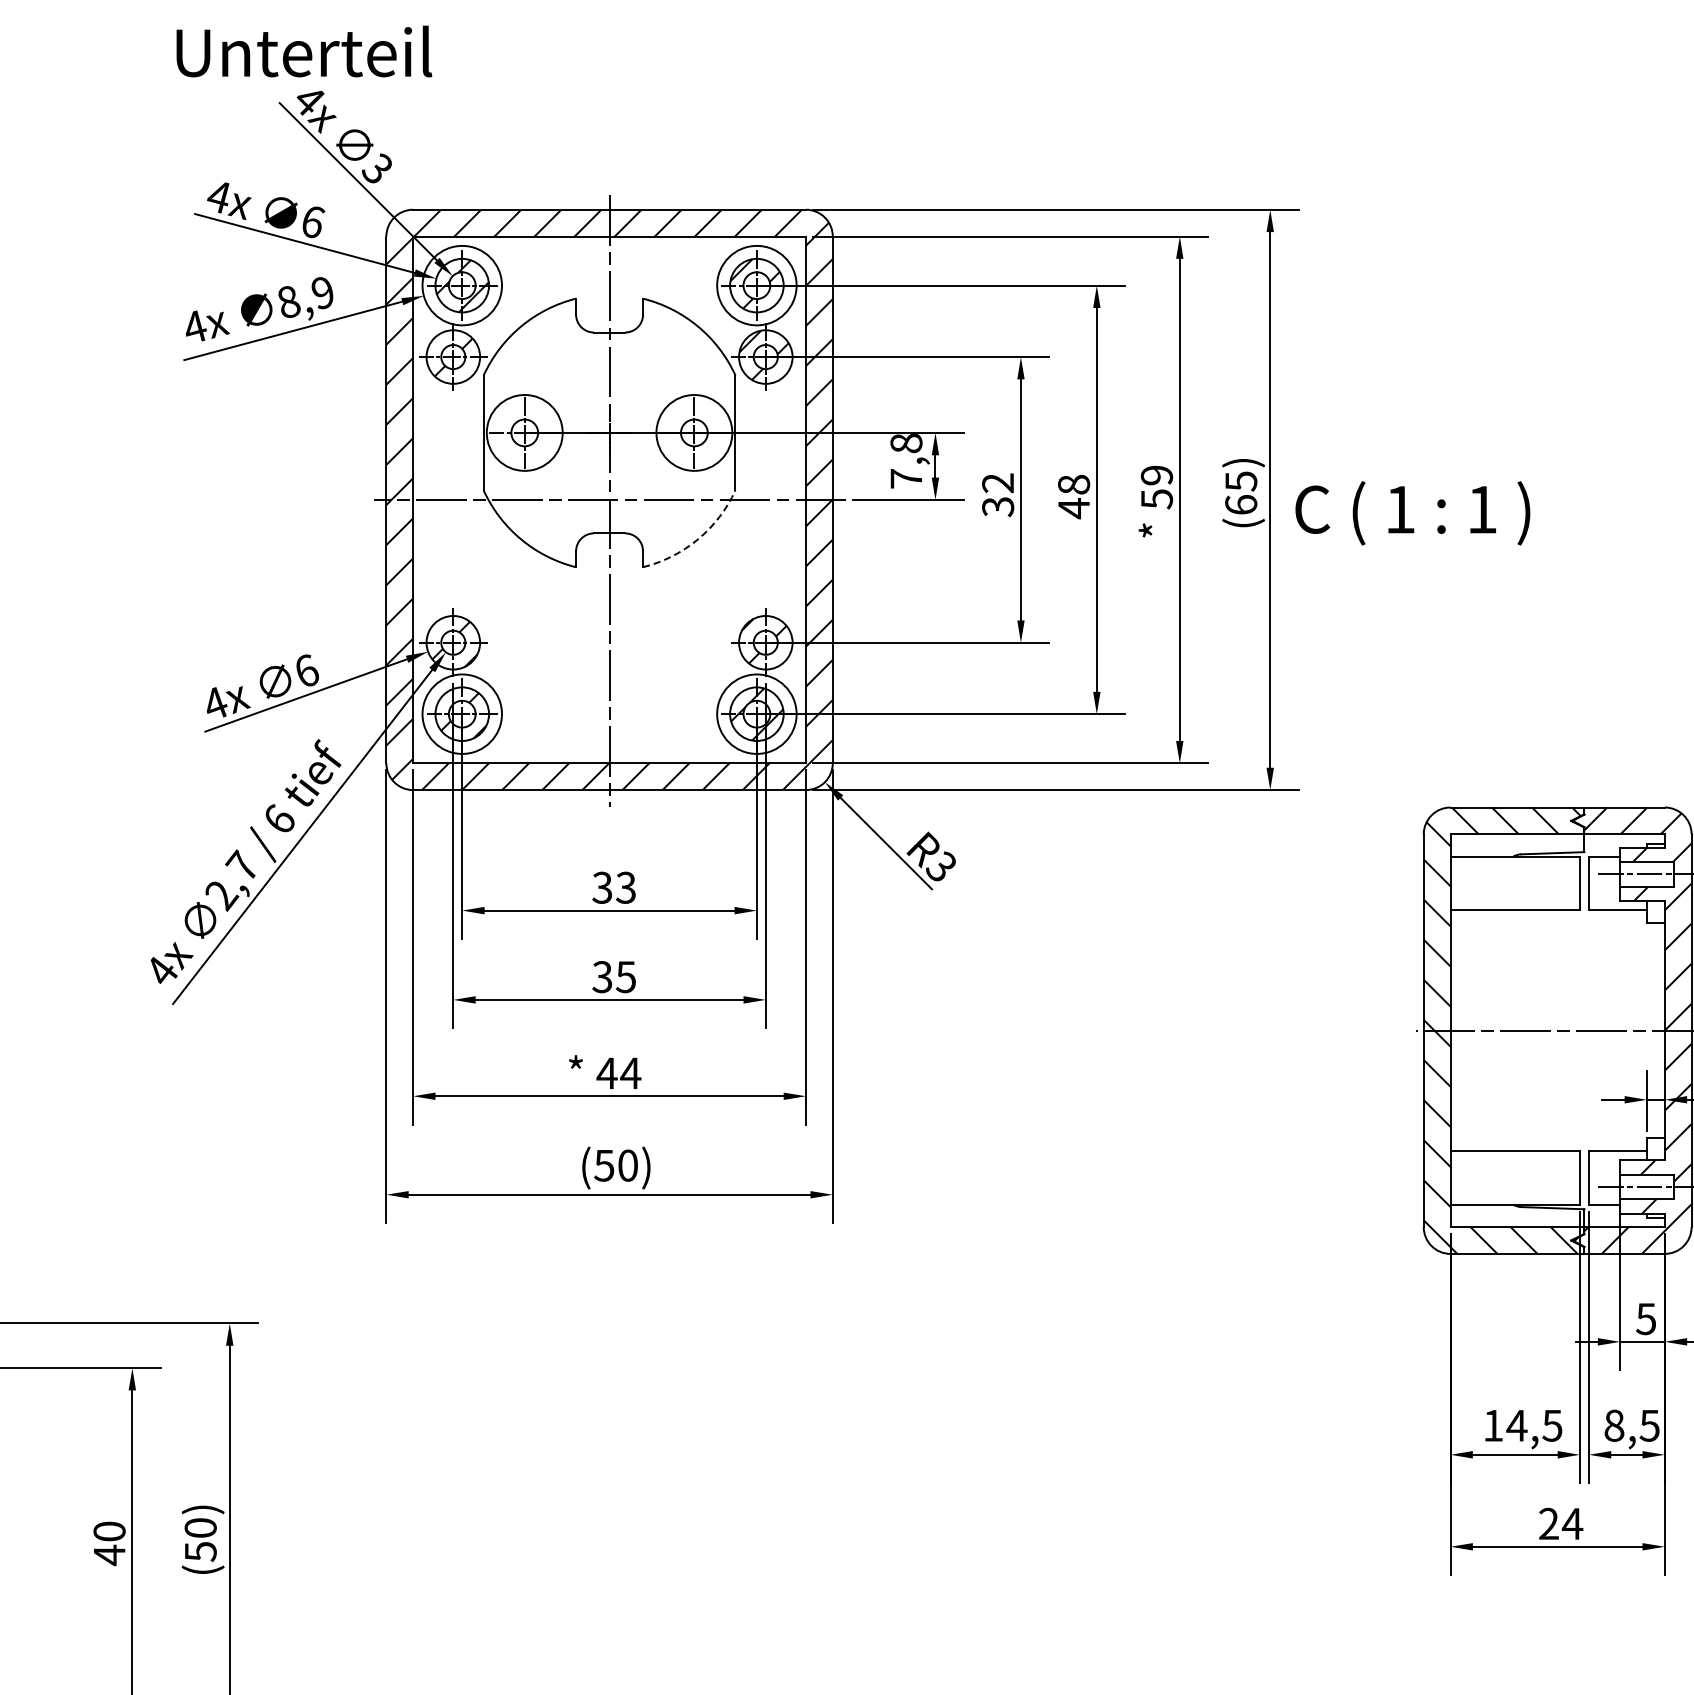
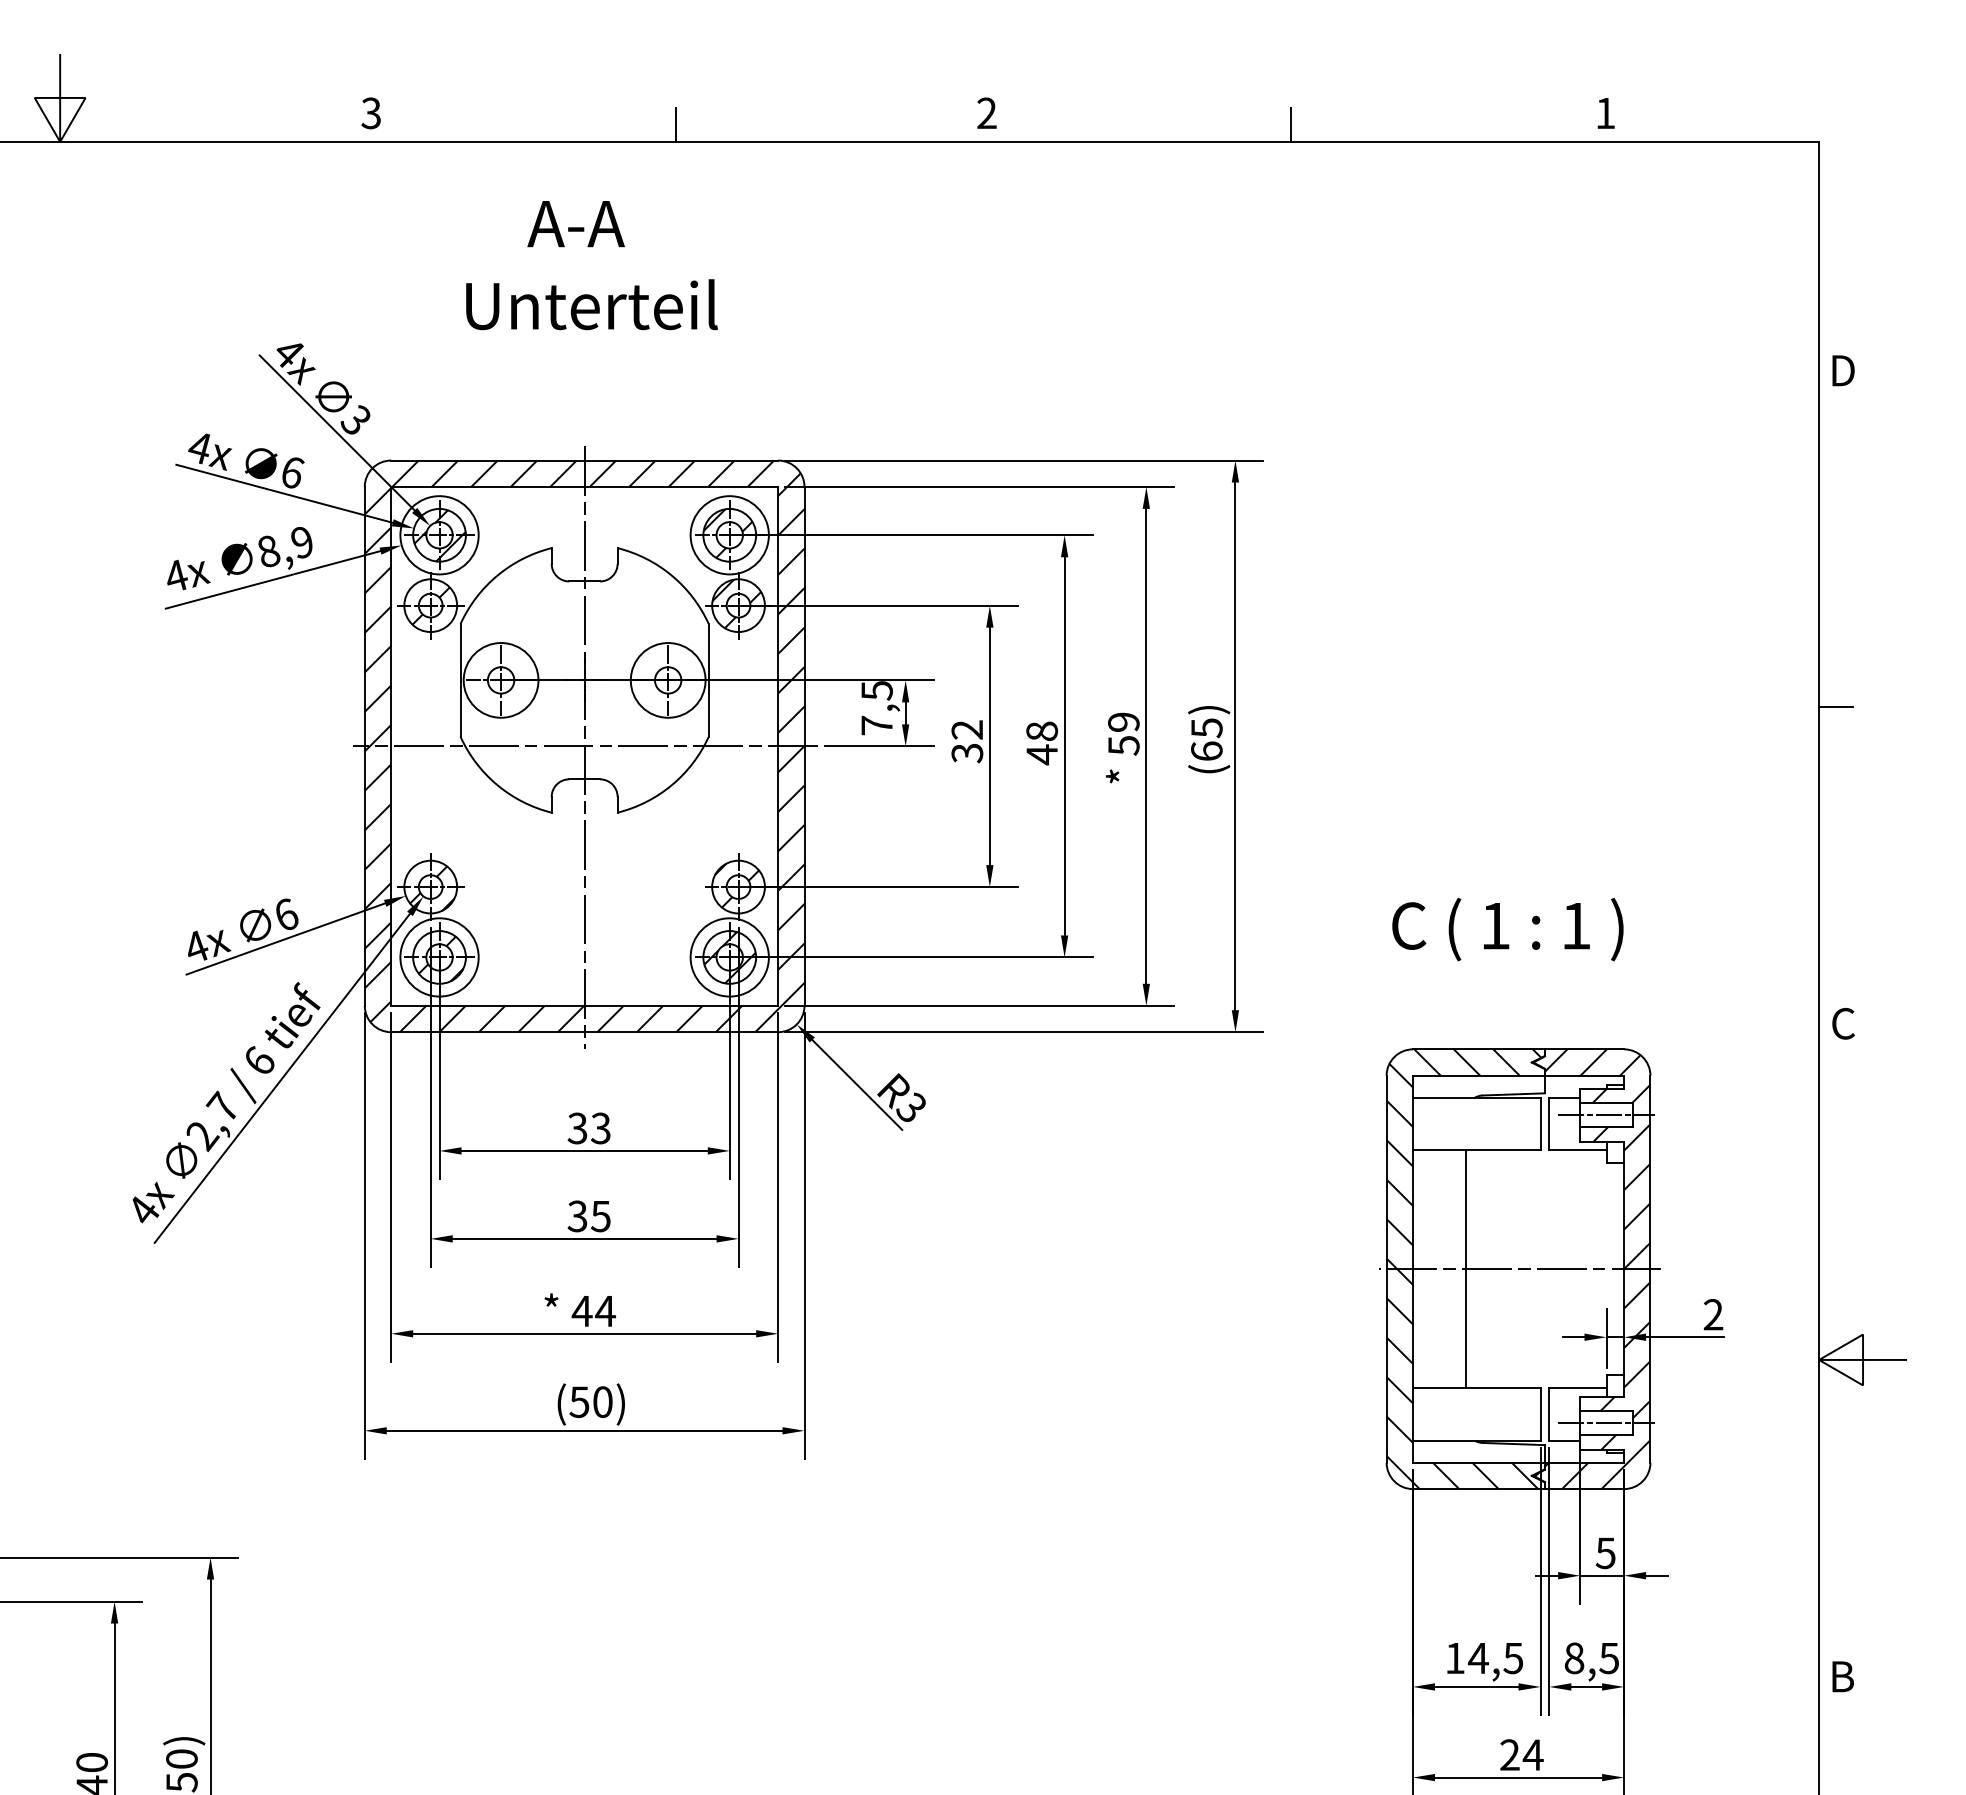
text: (303, 51) -> (591, 304), moved
text: (905, 443) -> (876, 690), 7,8 -> 7,5
text: (1412, 513) -> (1507, 929), moved
arc: (697, 539) -> (671, 785), dashed -> solid
line: (1503, 1029) -> (1465, 1268), added

